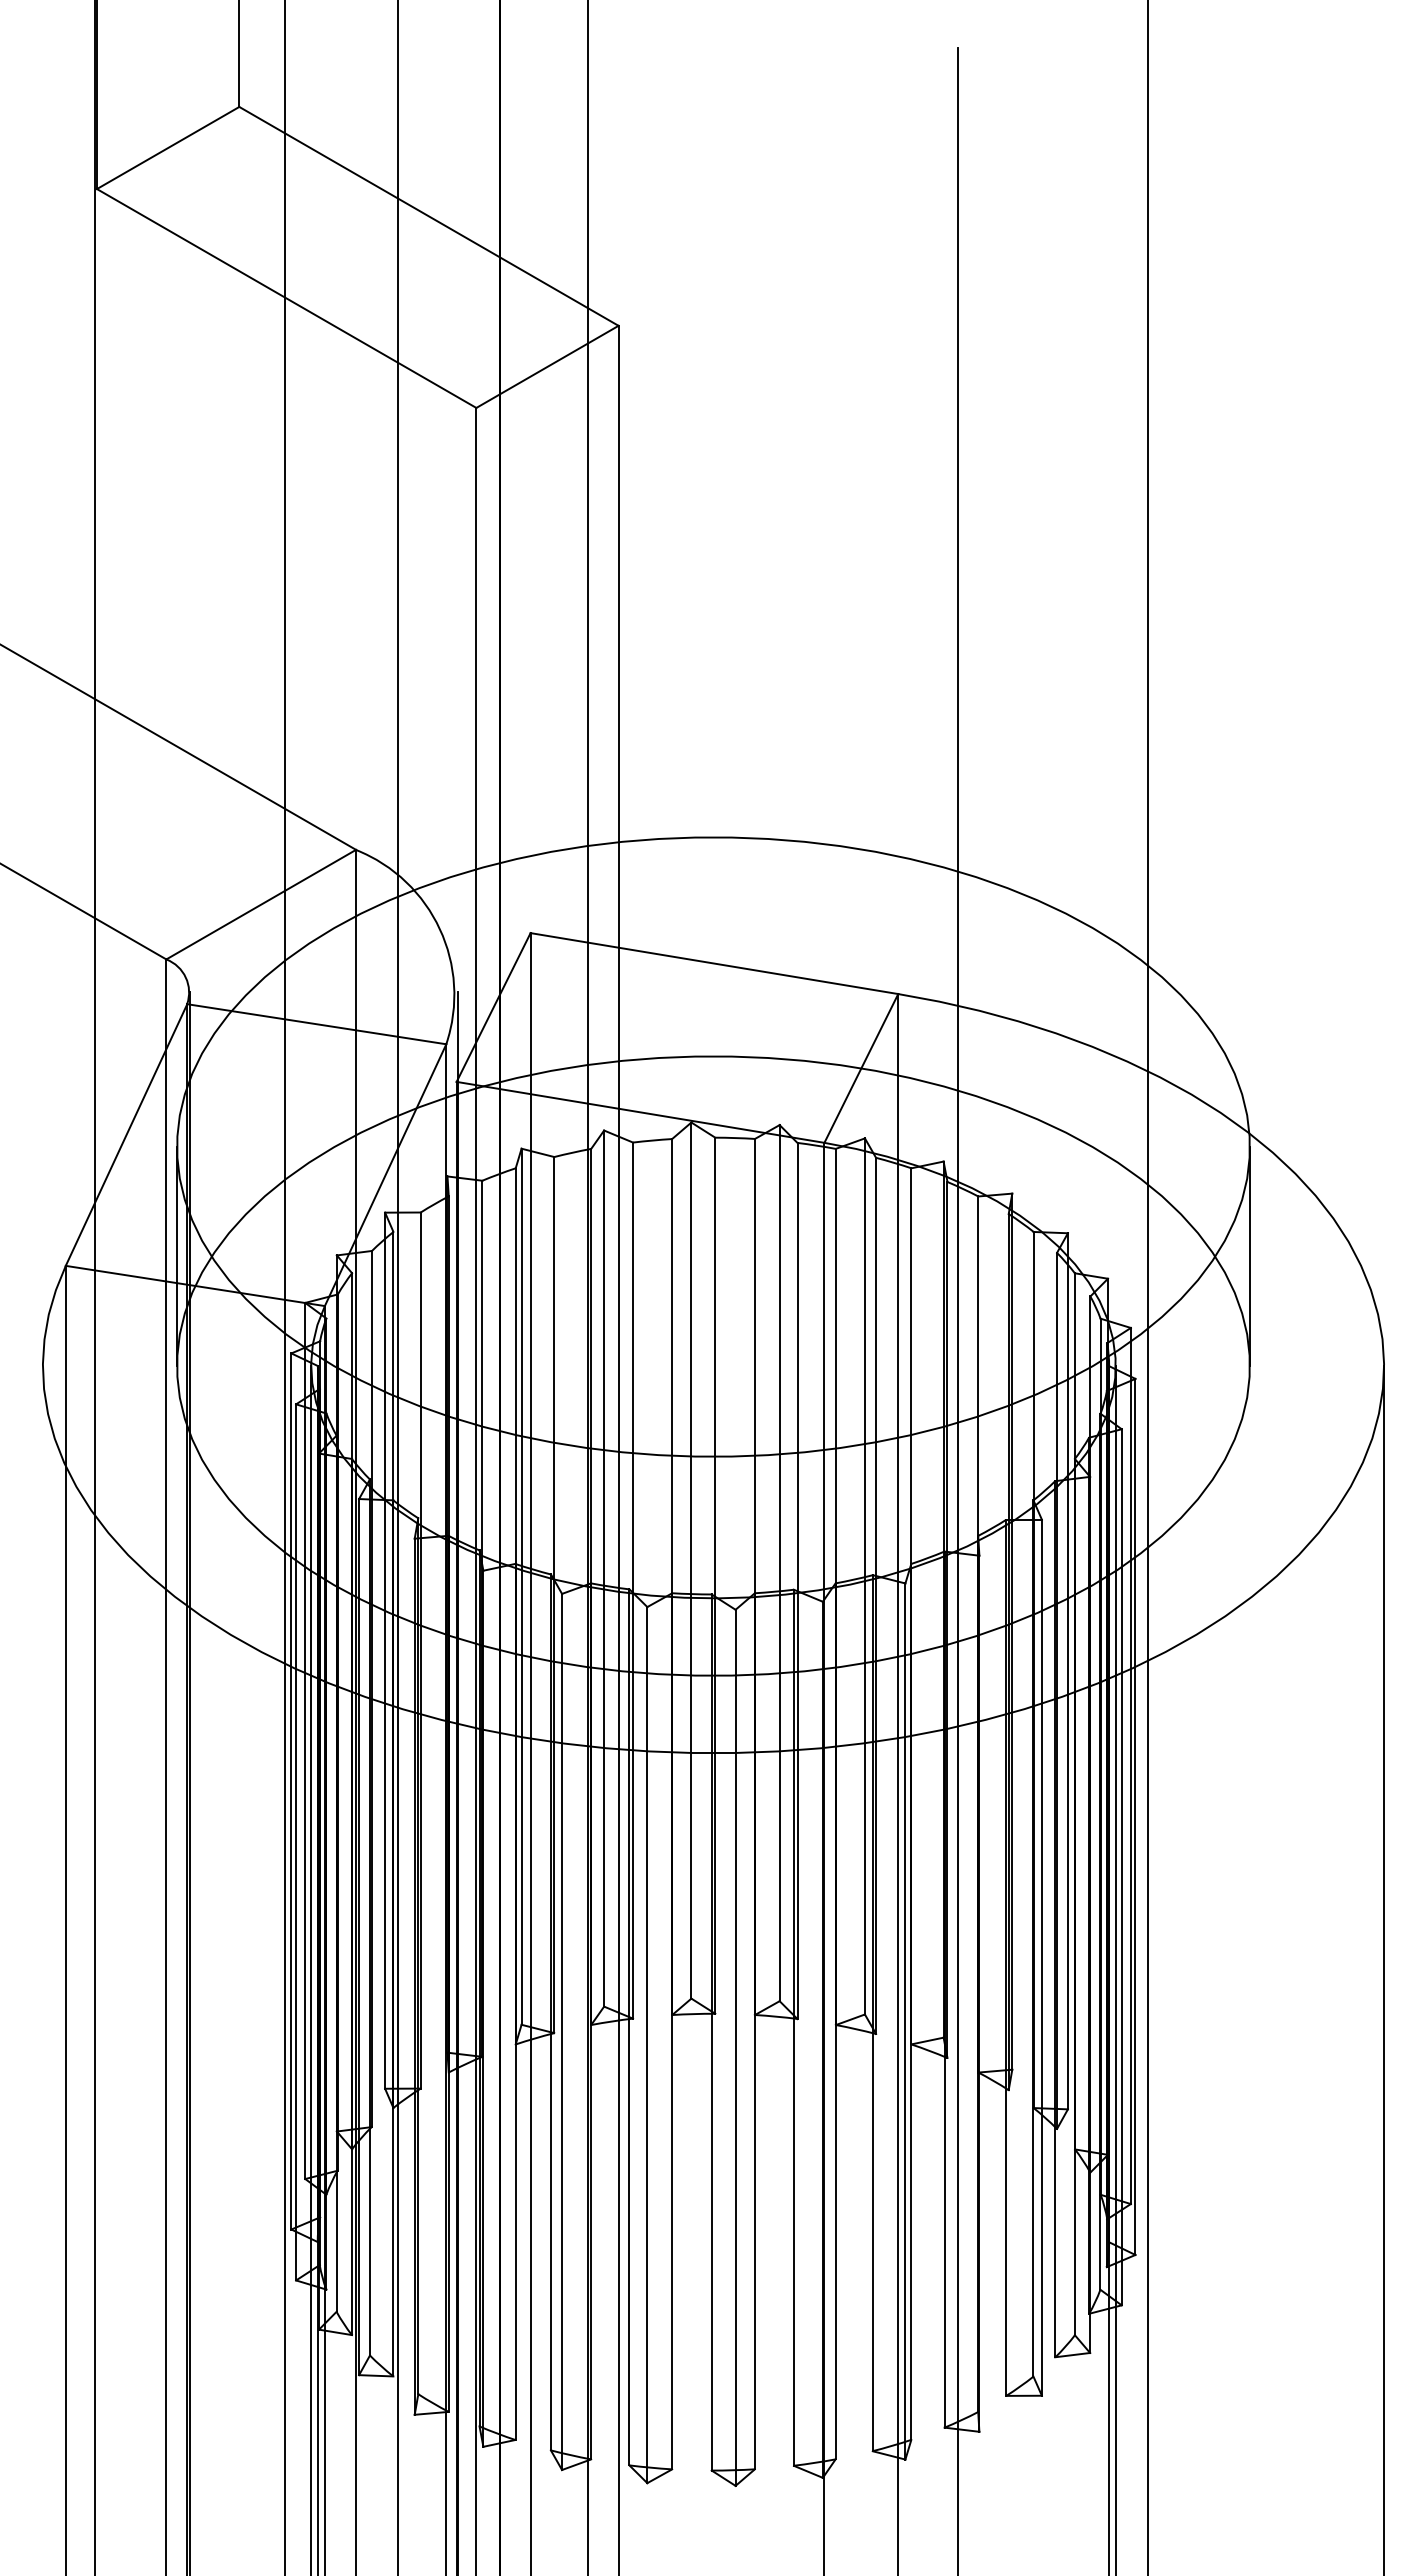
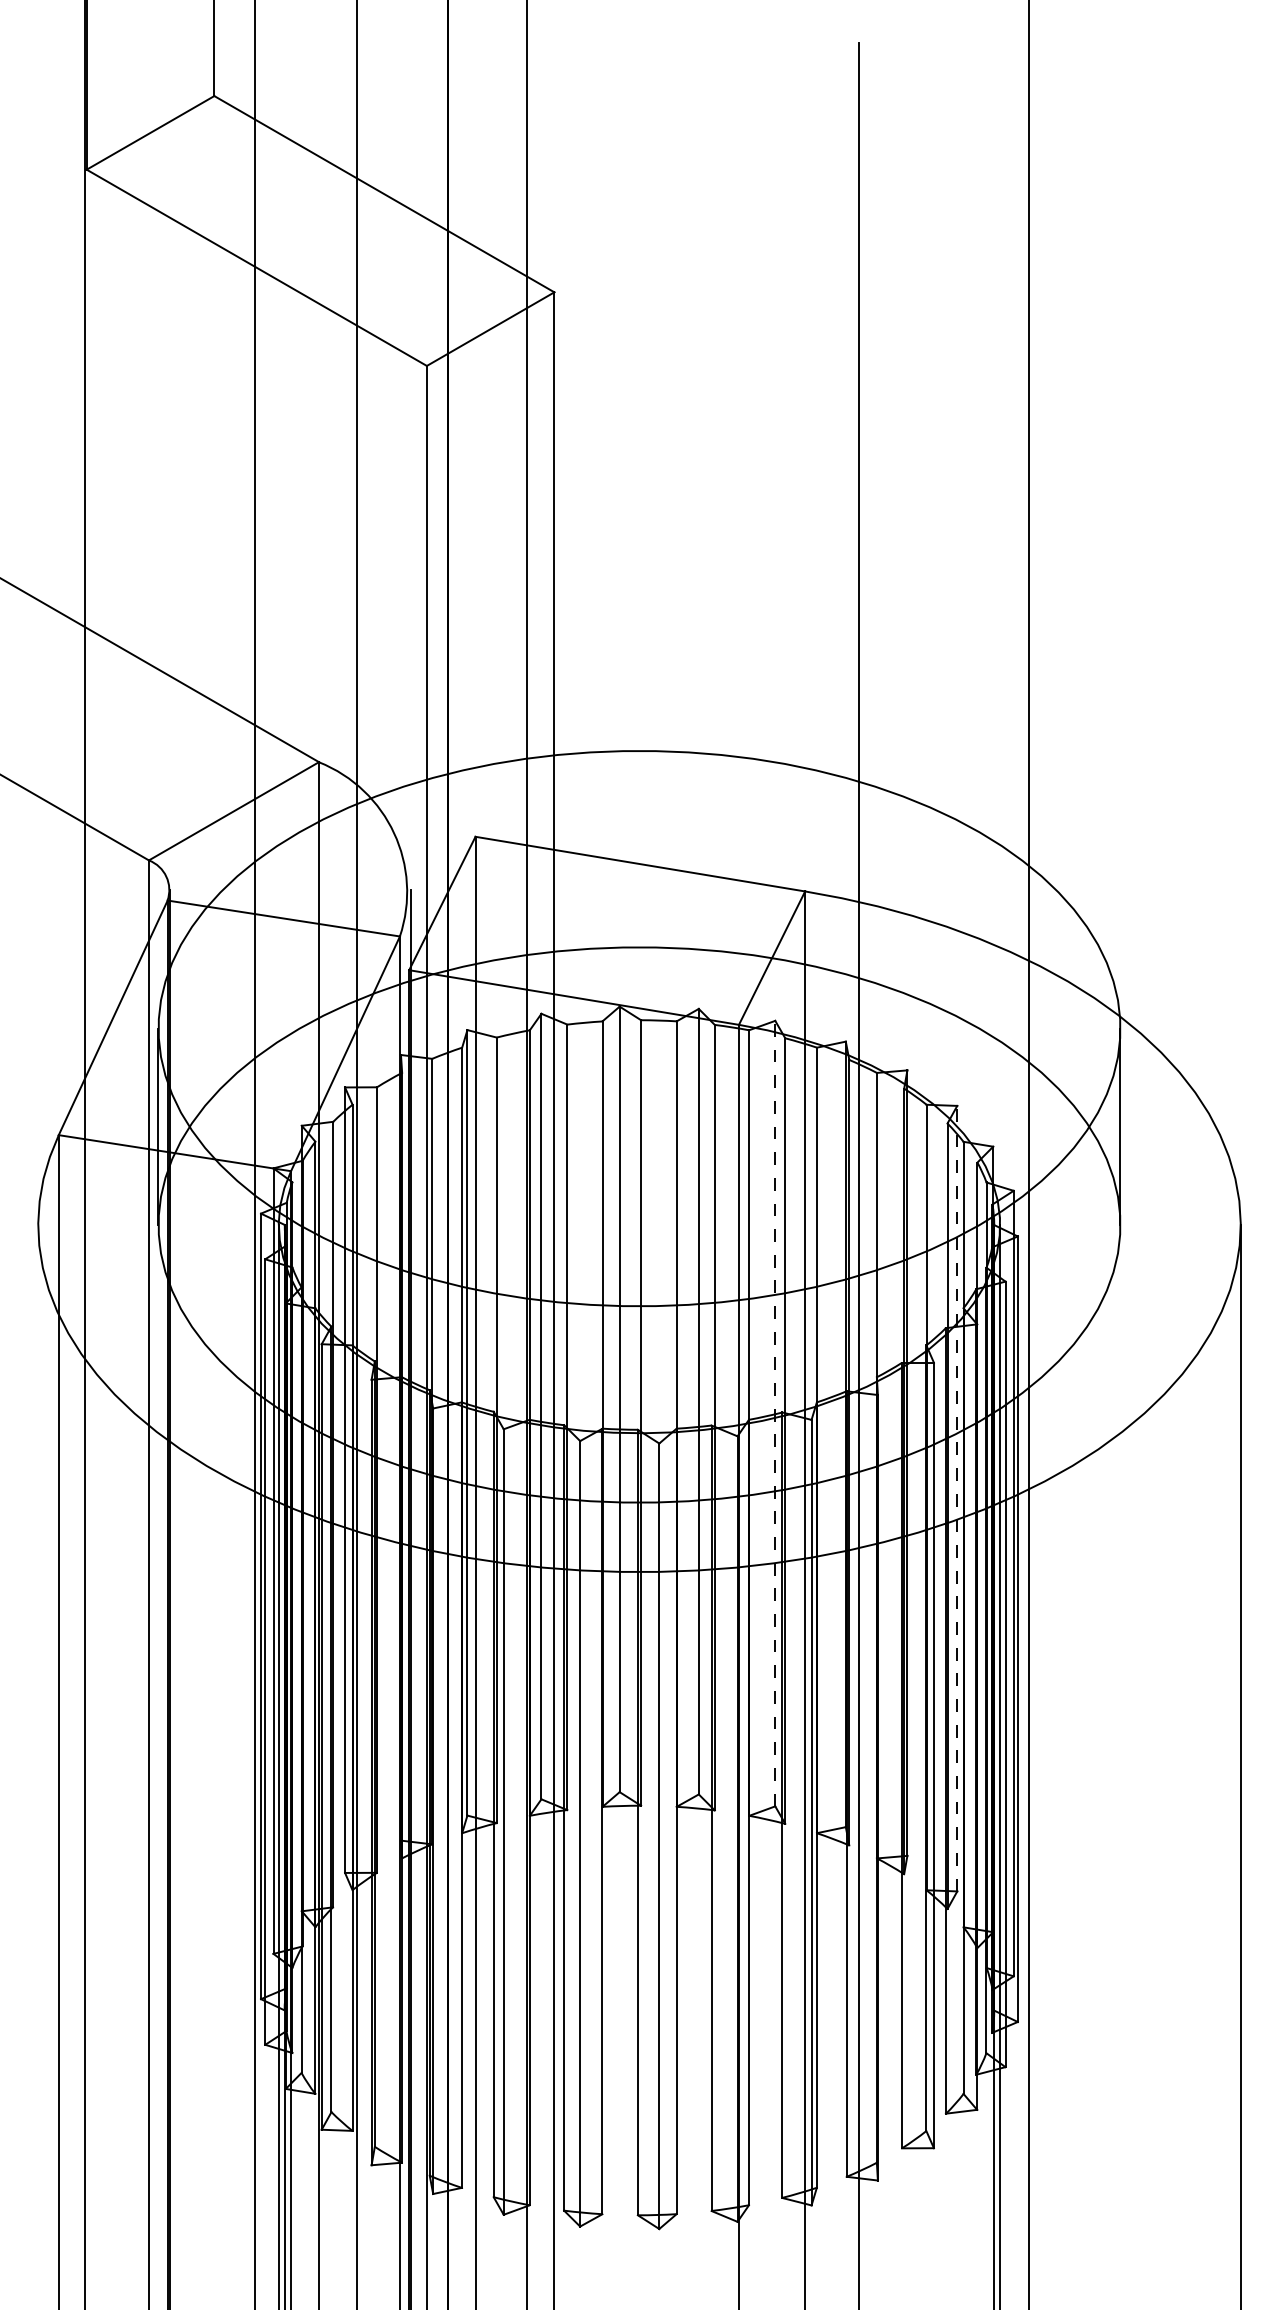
line: (864, 1575) -> (774, 1412), solid -> dashed
line: (1067, 1670) -> (956, 1497), solid -> dashed

